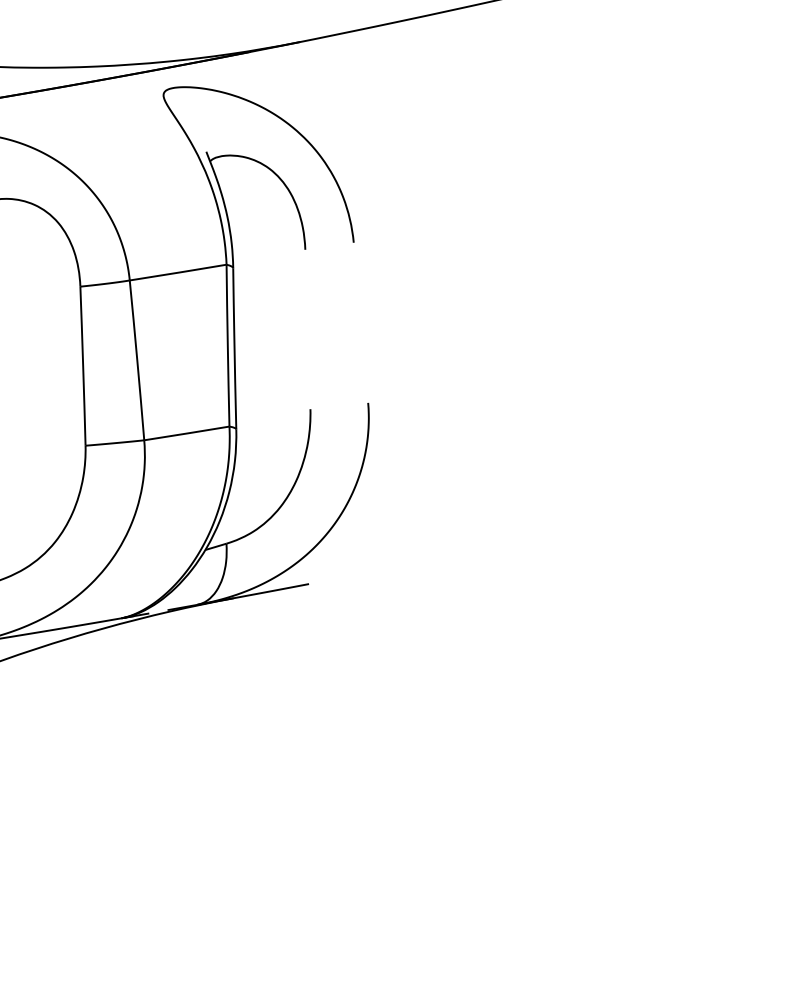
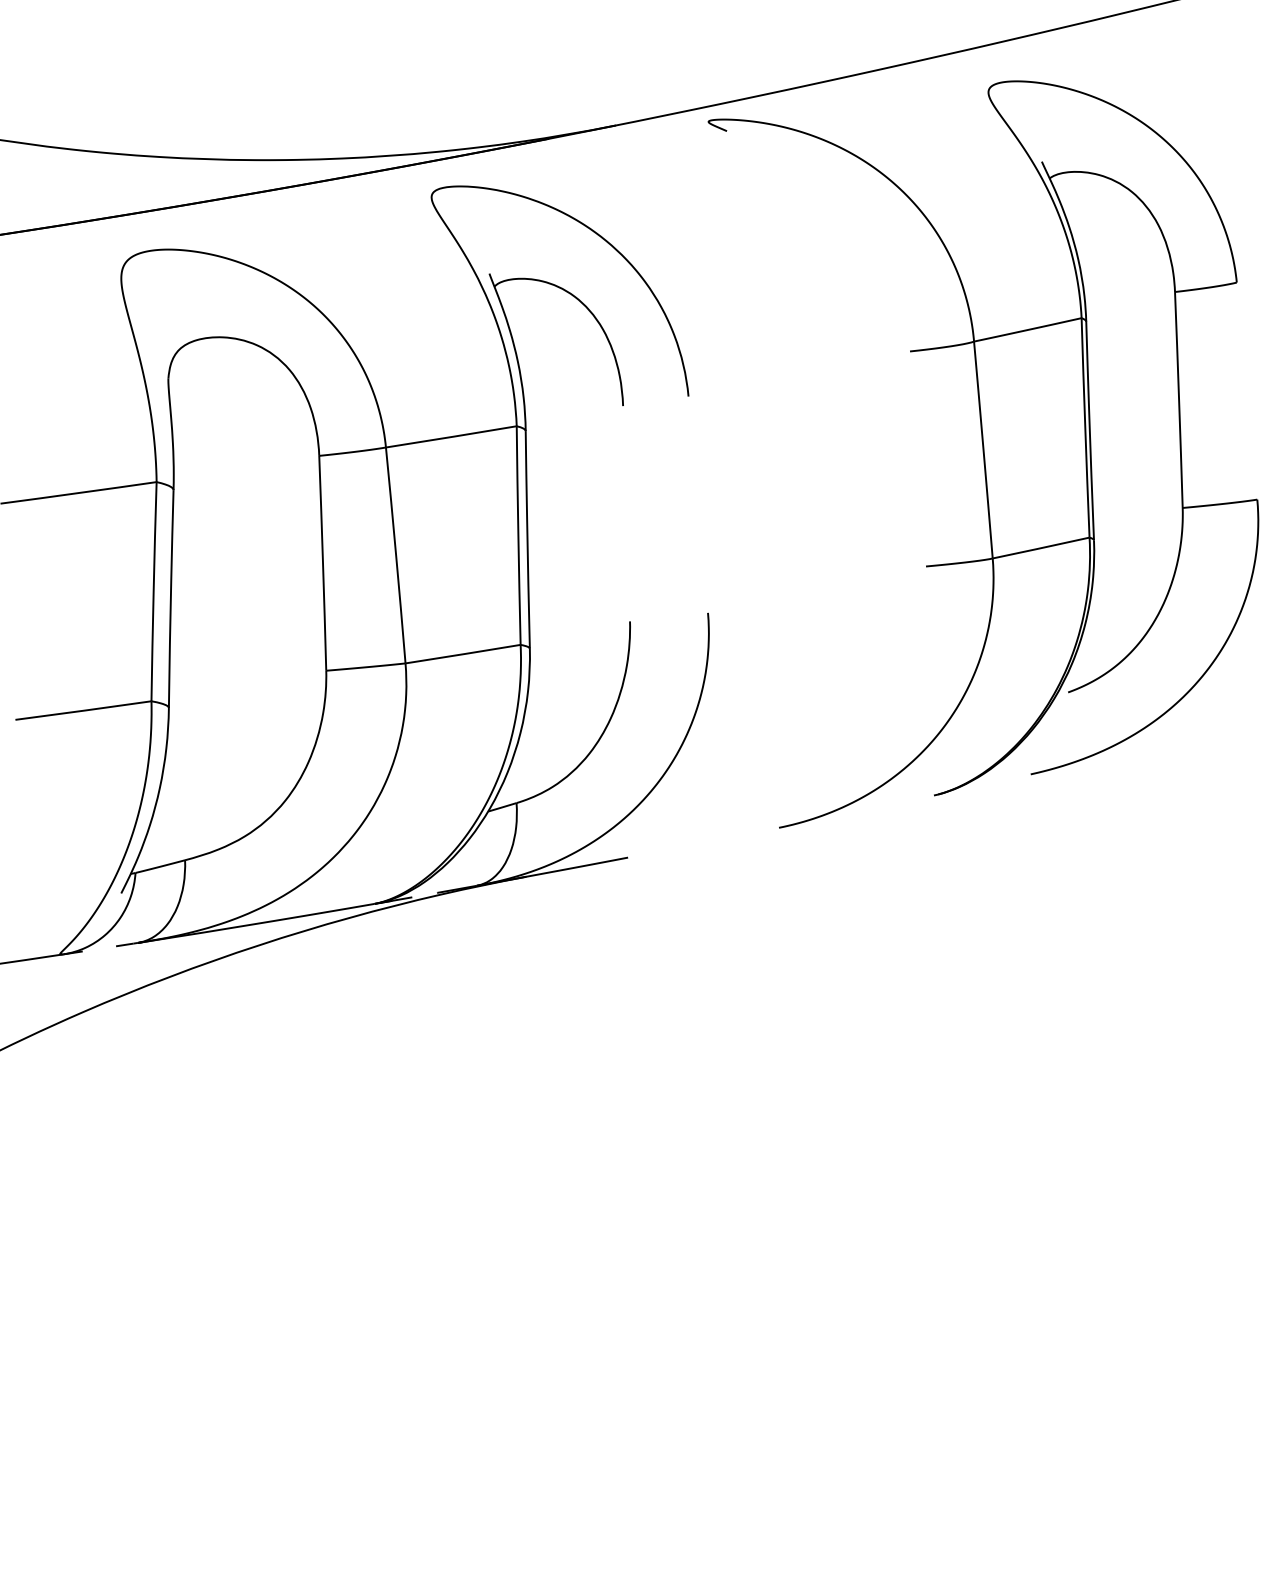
part: (572, 285) -> (983, 454), added

